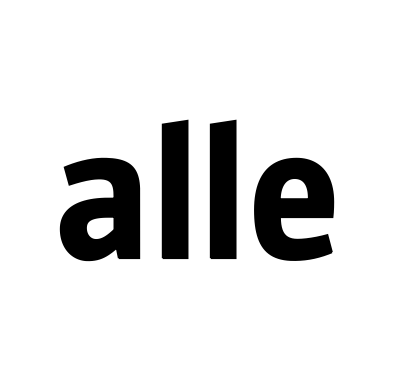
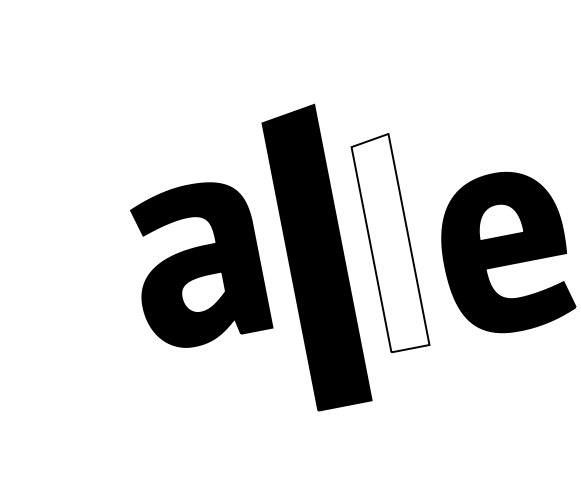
part: (174, 188) -> (314, 256), size x1.4
fill: (222, 189) -> (388, 243), removed
part: (99, 209) -> (196, 264), moved

